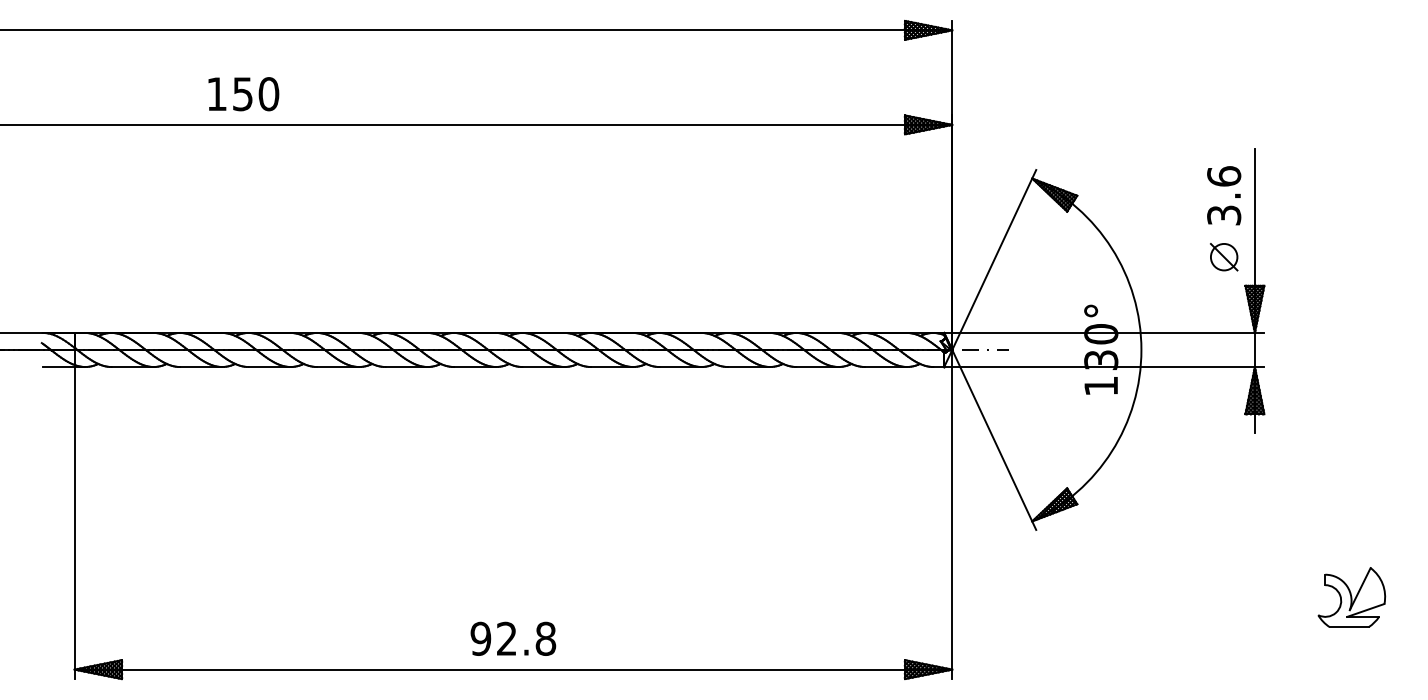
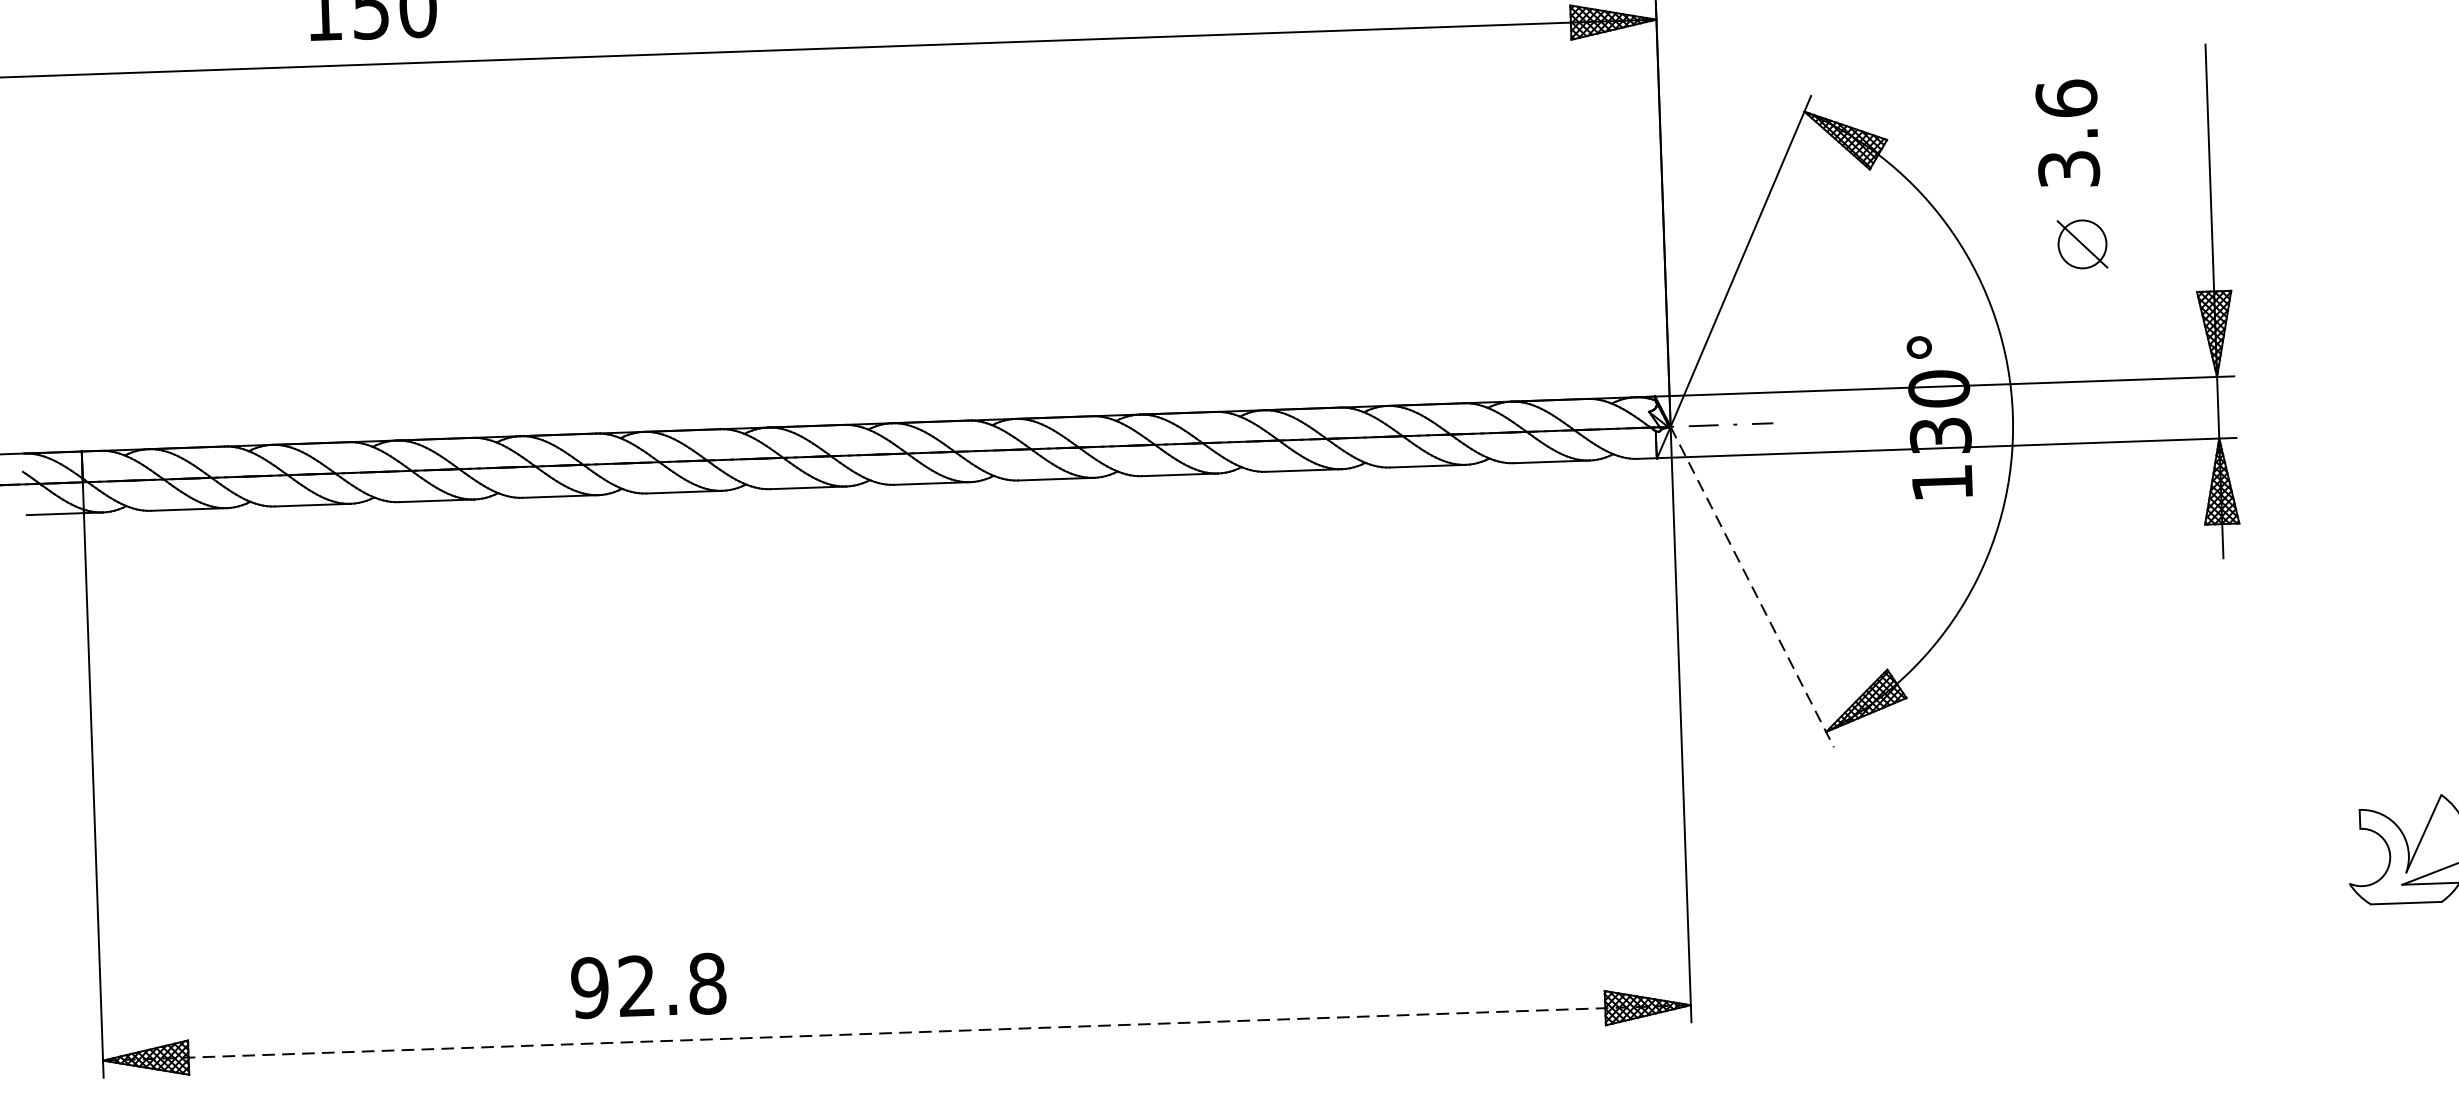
text: (1224, 195) -> (2068, 133), moved
part: (1224, 257) -> (2083, 244), moved
line: (994, 440) -> (1752, 587), solid -> dashed
text: (513, 638) -> (648, 985), moved
line: (513, 669) -> (896, 1032), solid -> dashed

